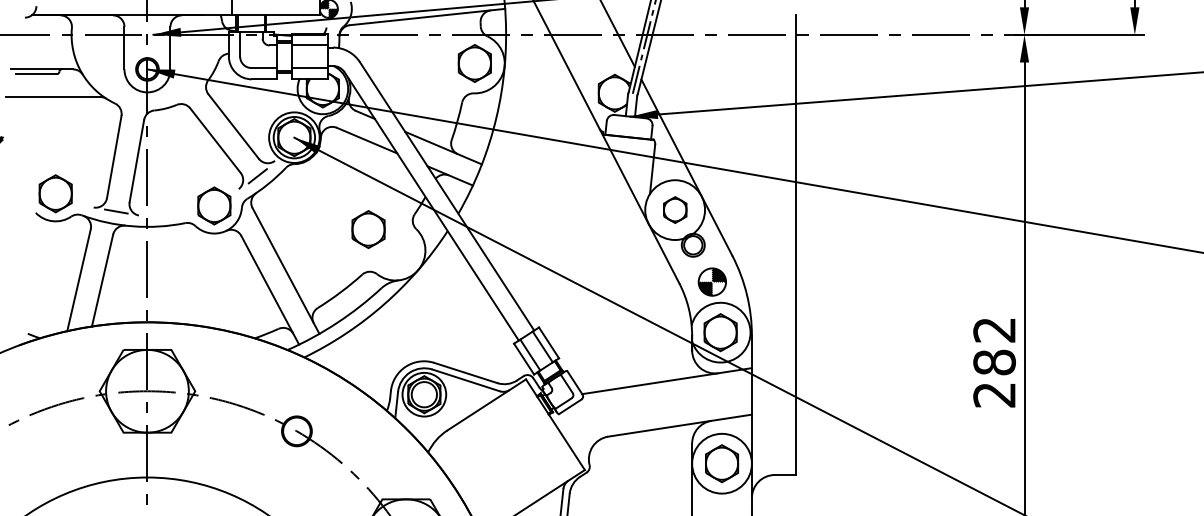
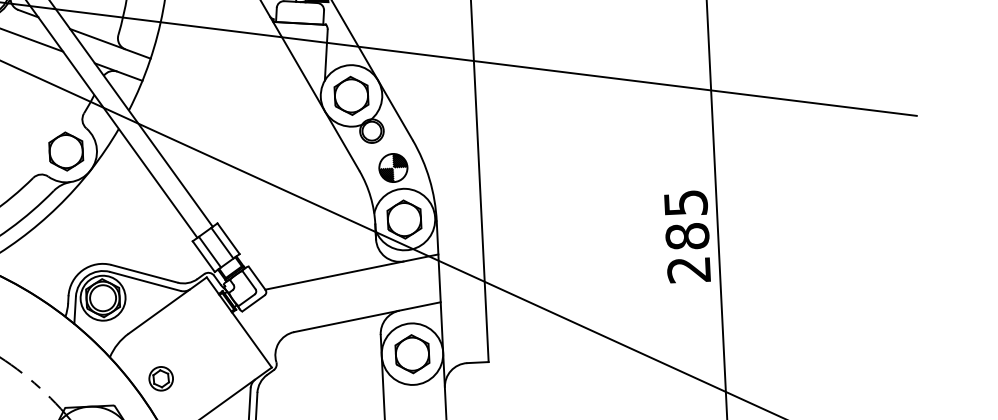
part: (675, 209) -> (351, 95), size x1.43
part: (368, 229) -> (66, 151), moved
text: (994, 330) -> (685, 203), 282 -> 285
part: (476, 475) -> (160, 378), added

